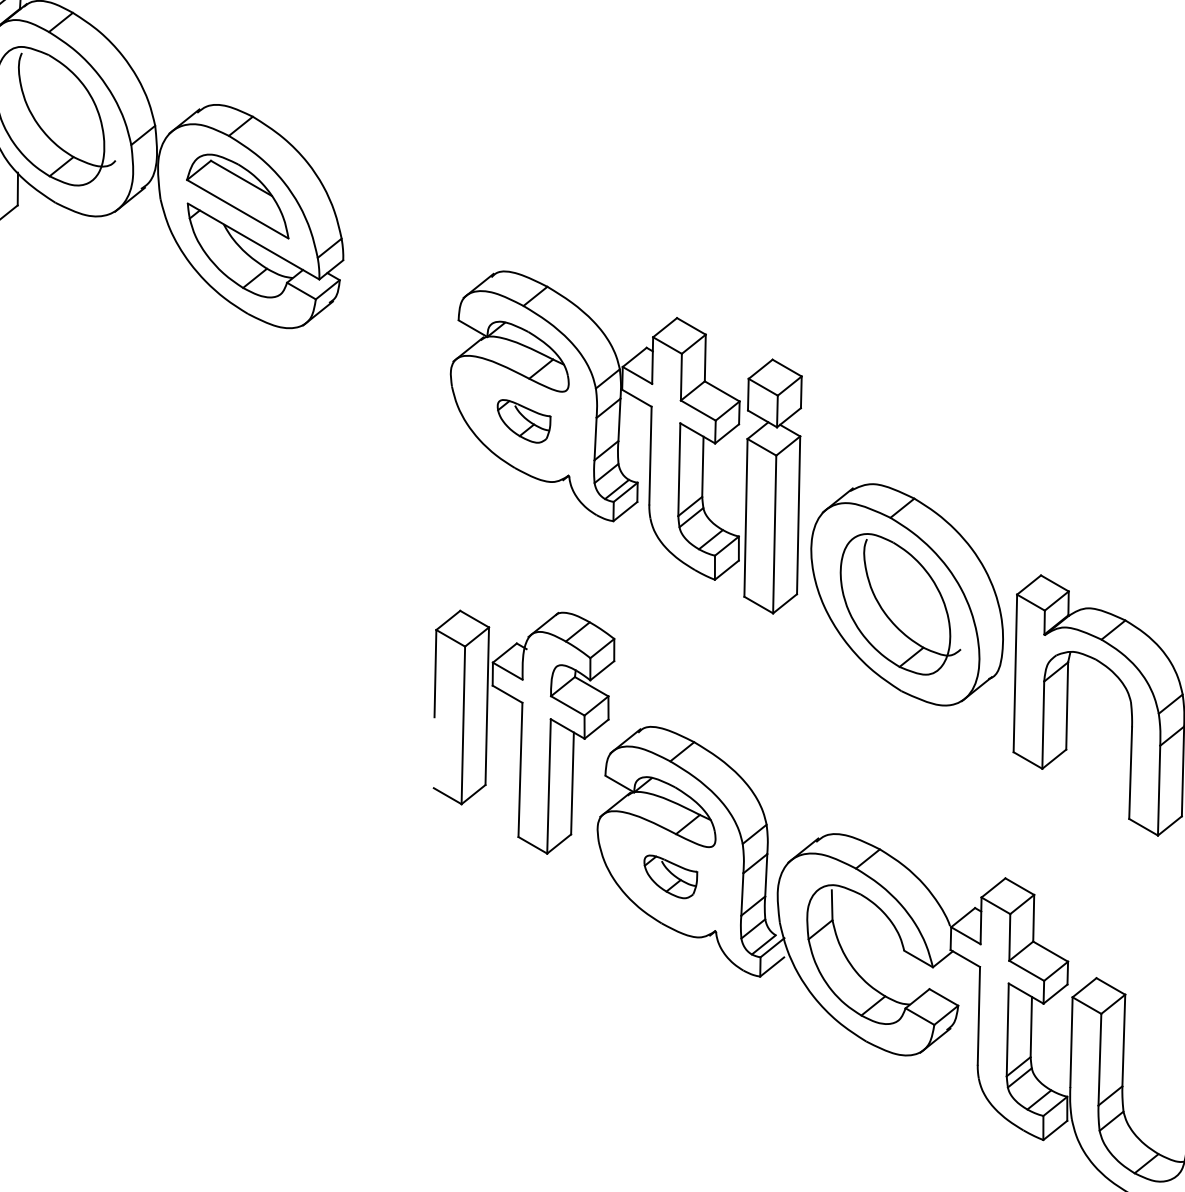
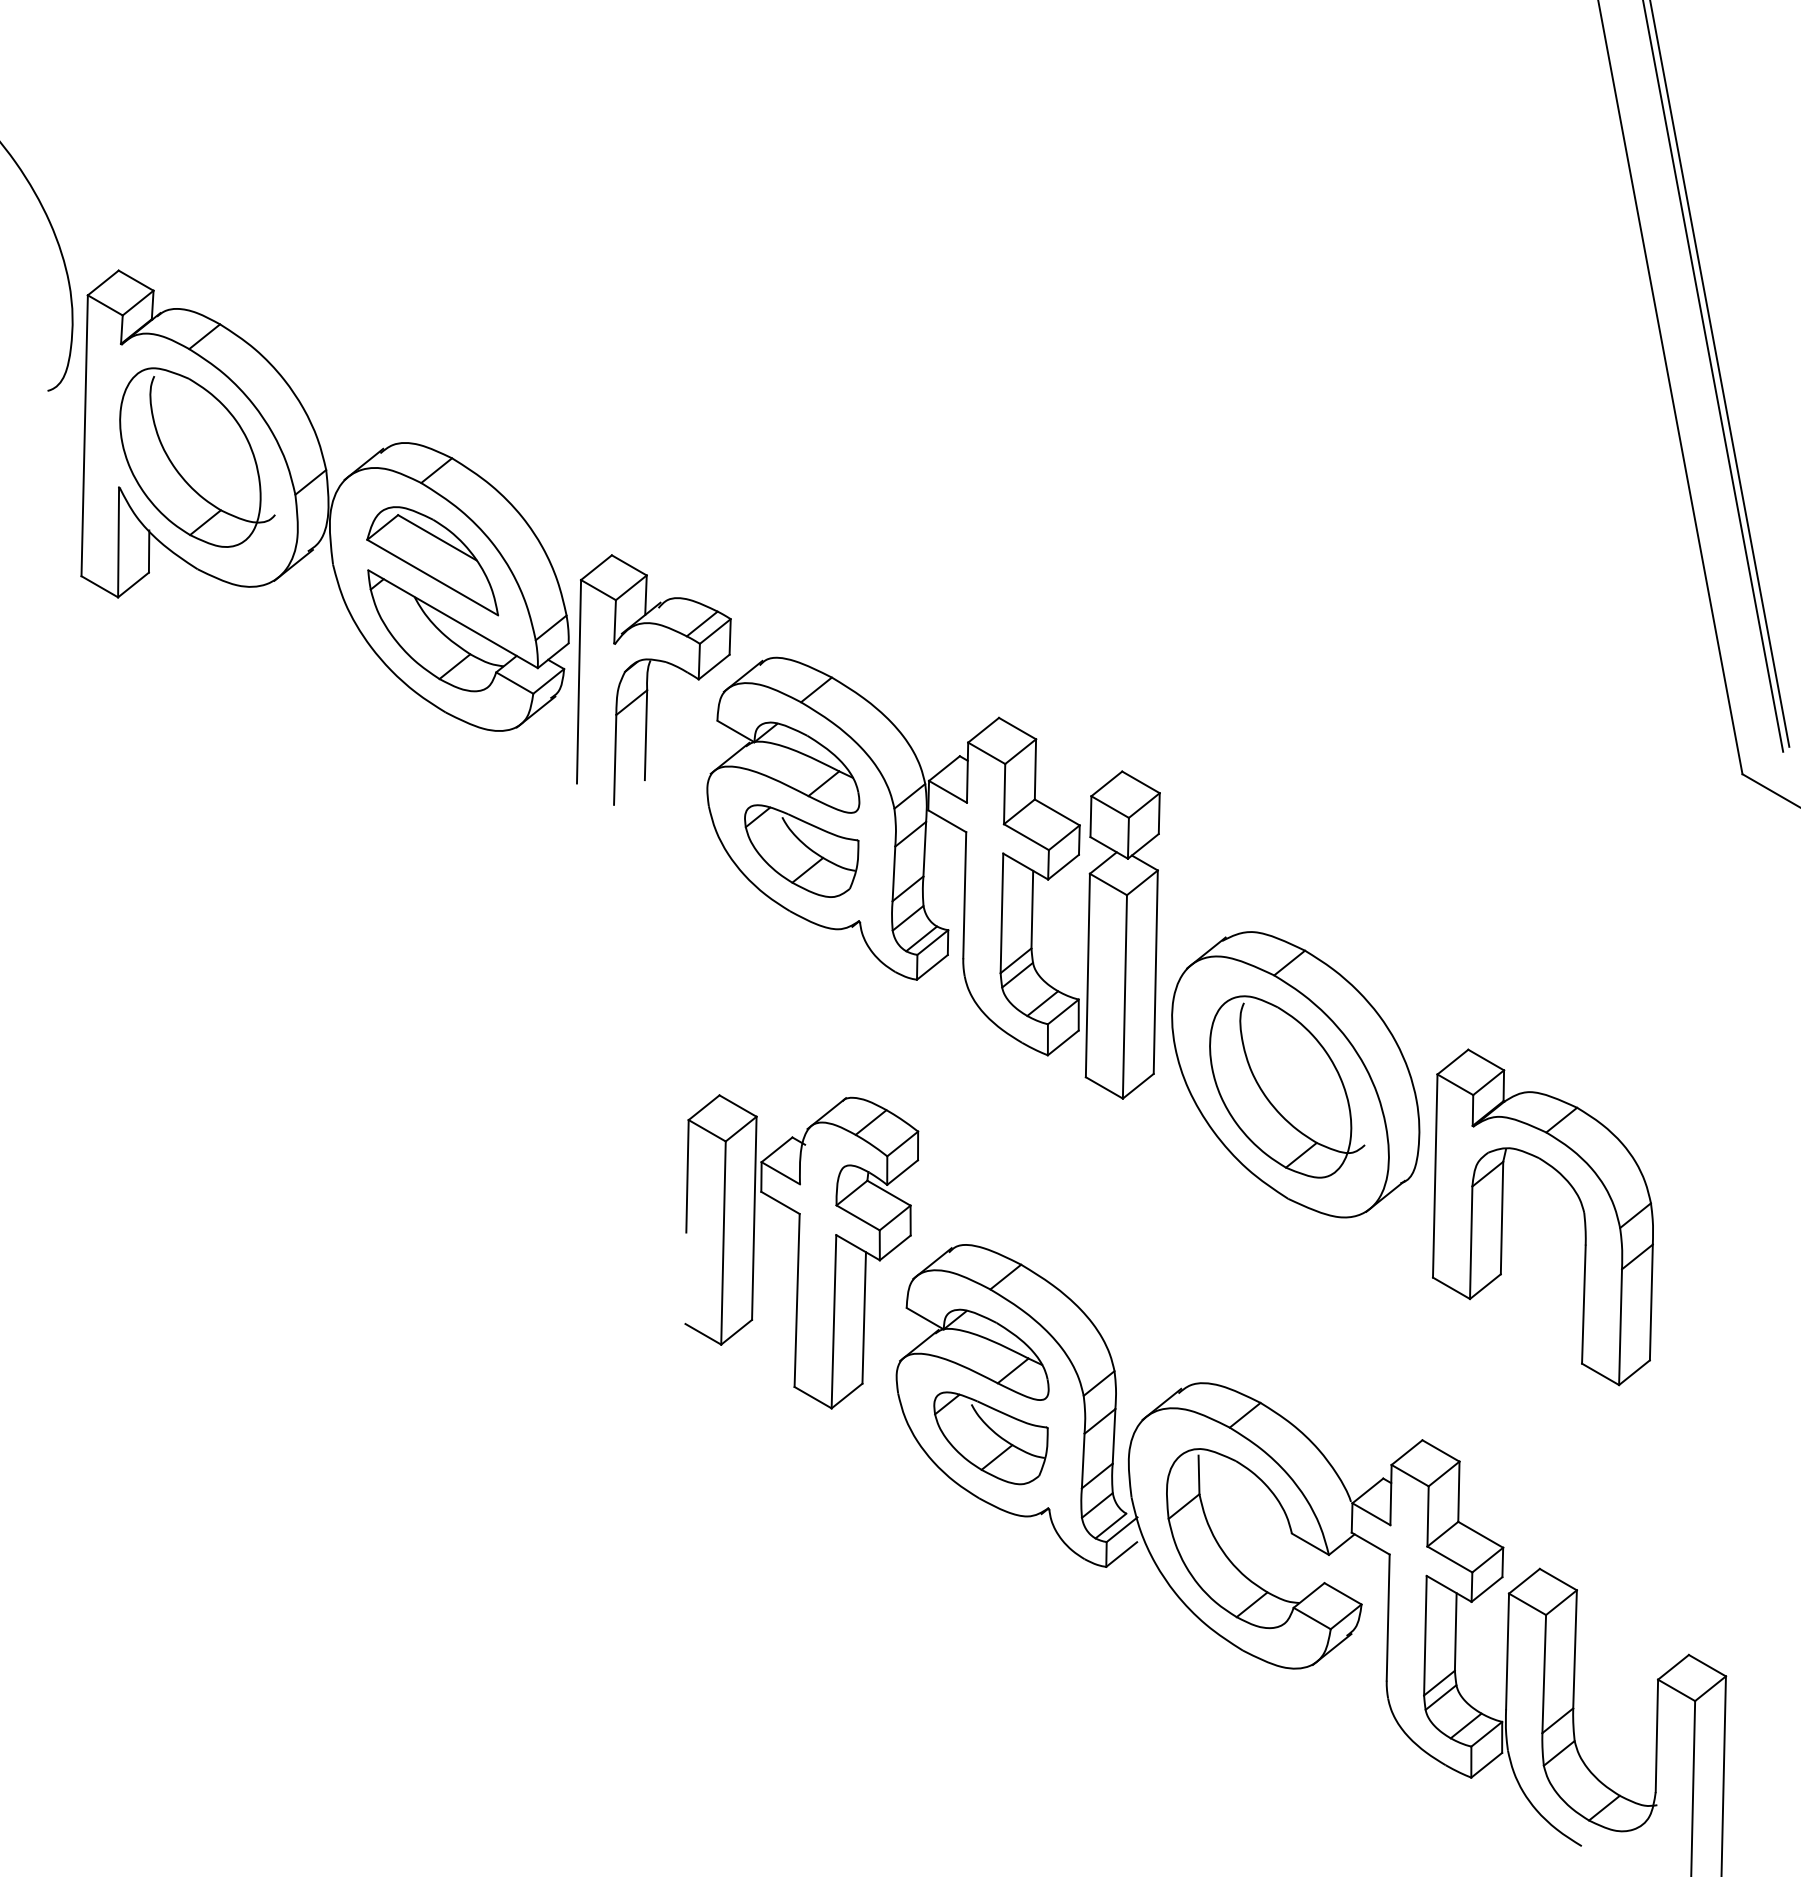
part: (409, 288) -> (653, 679), added
part: (523, 420) -> (801, 850), size x1.67
part: (670, 876) -> (990, 1438), size x1.67

